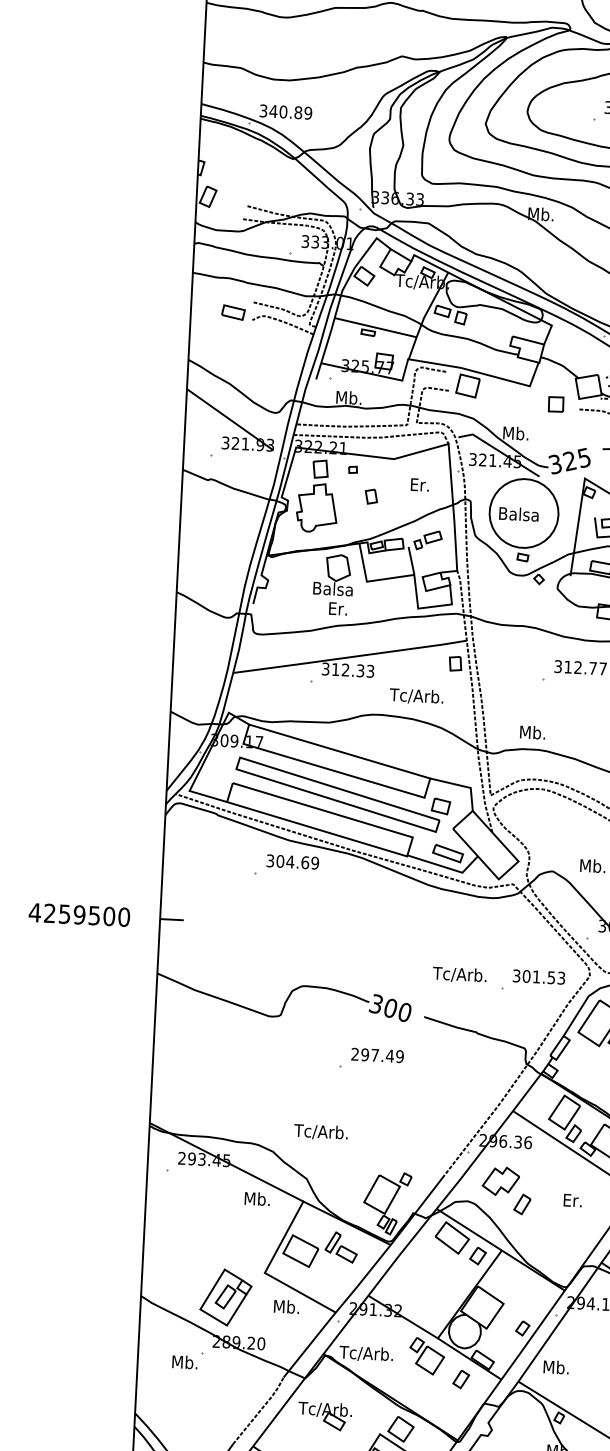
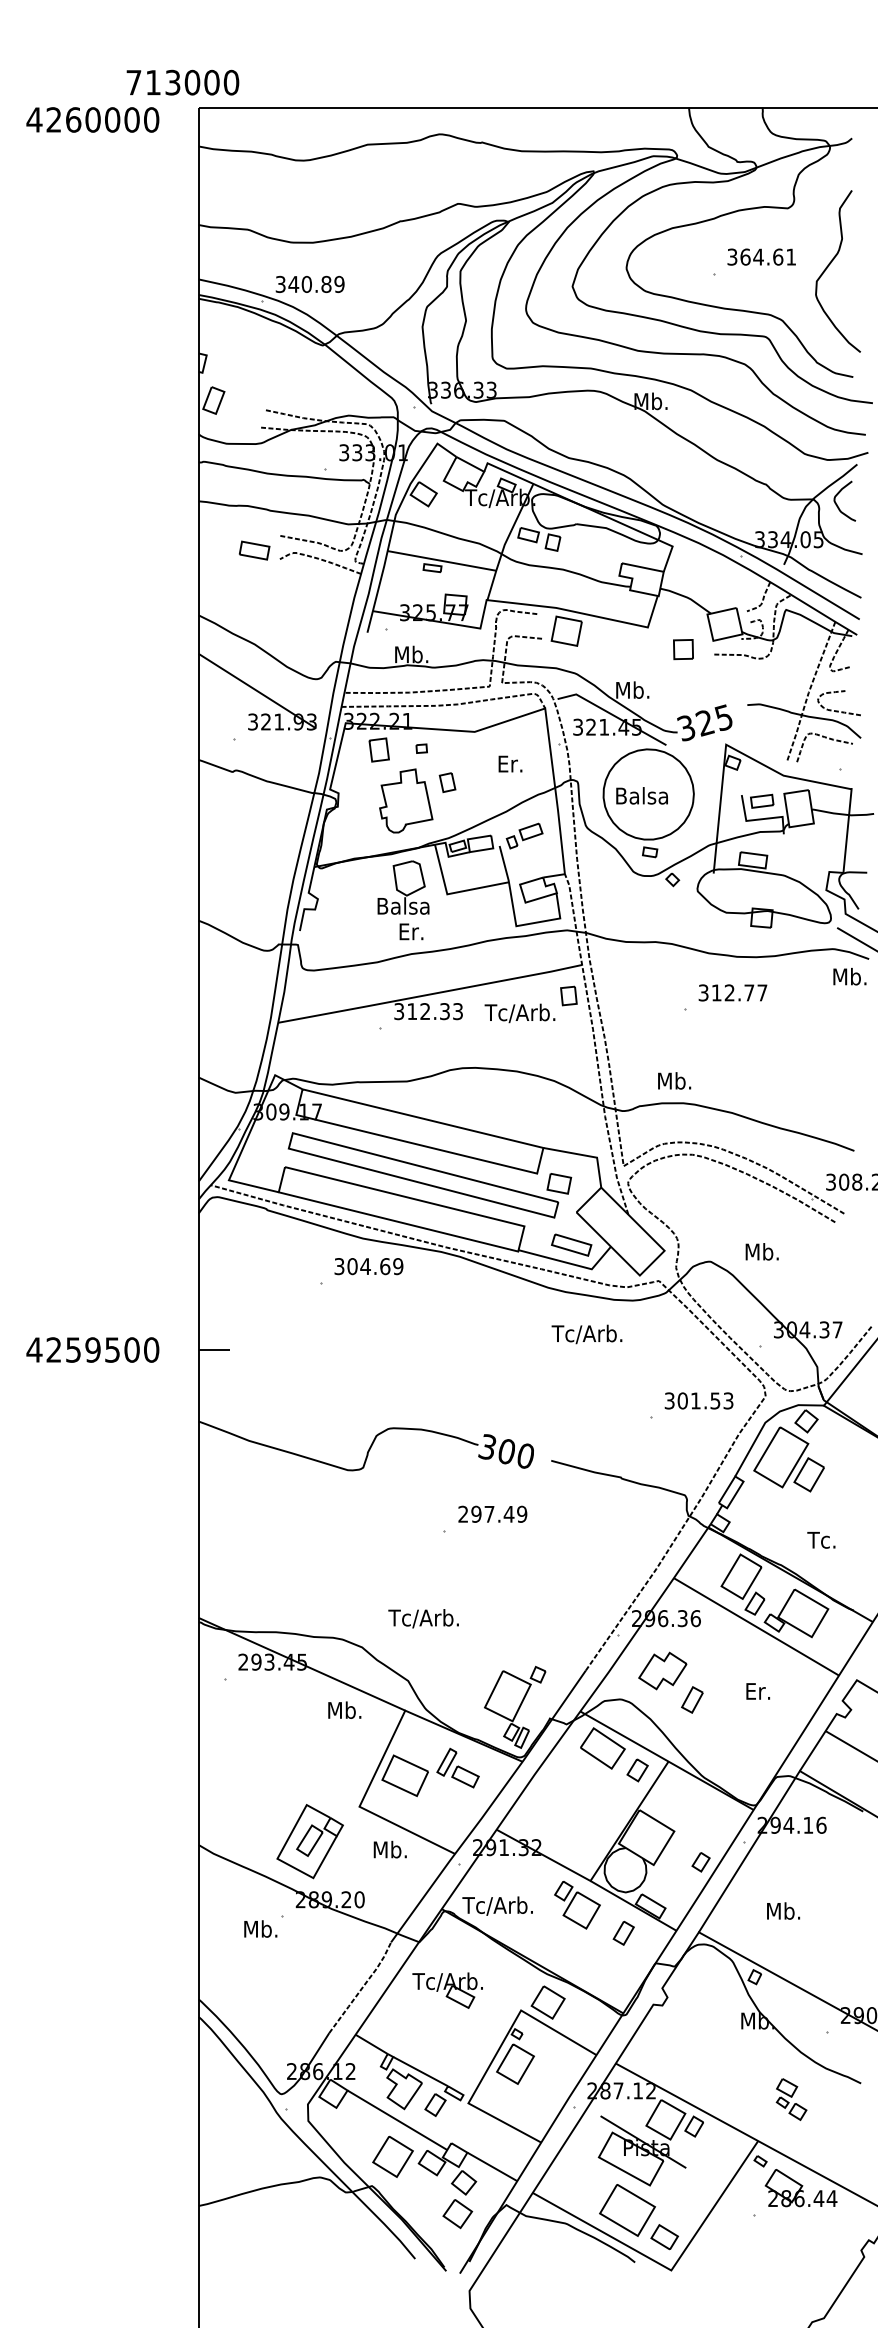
part: (317, 507) -> (406, 800), moved
text: (416, 696) -> (519, 1013), moved
text: (459, 975) -> (586, 1334), moved
text: (556, 1366) -> (783, 1910), moved

